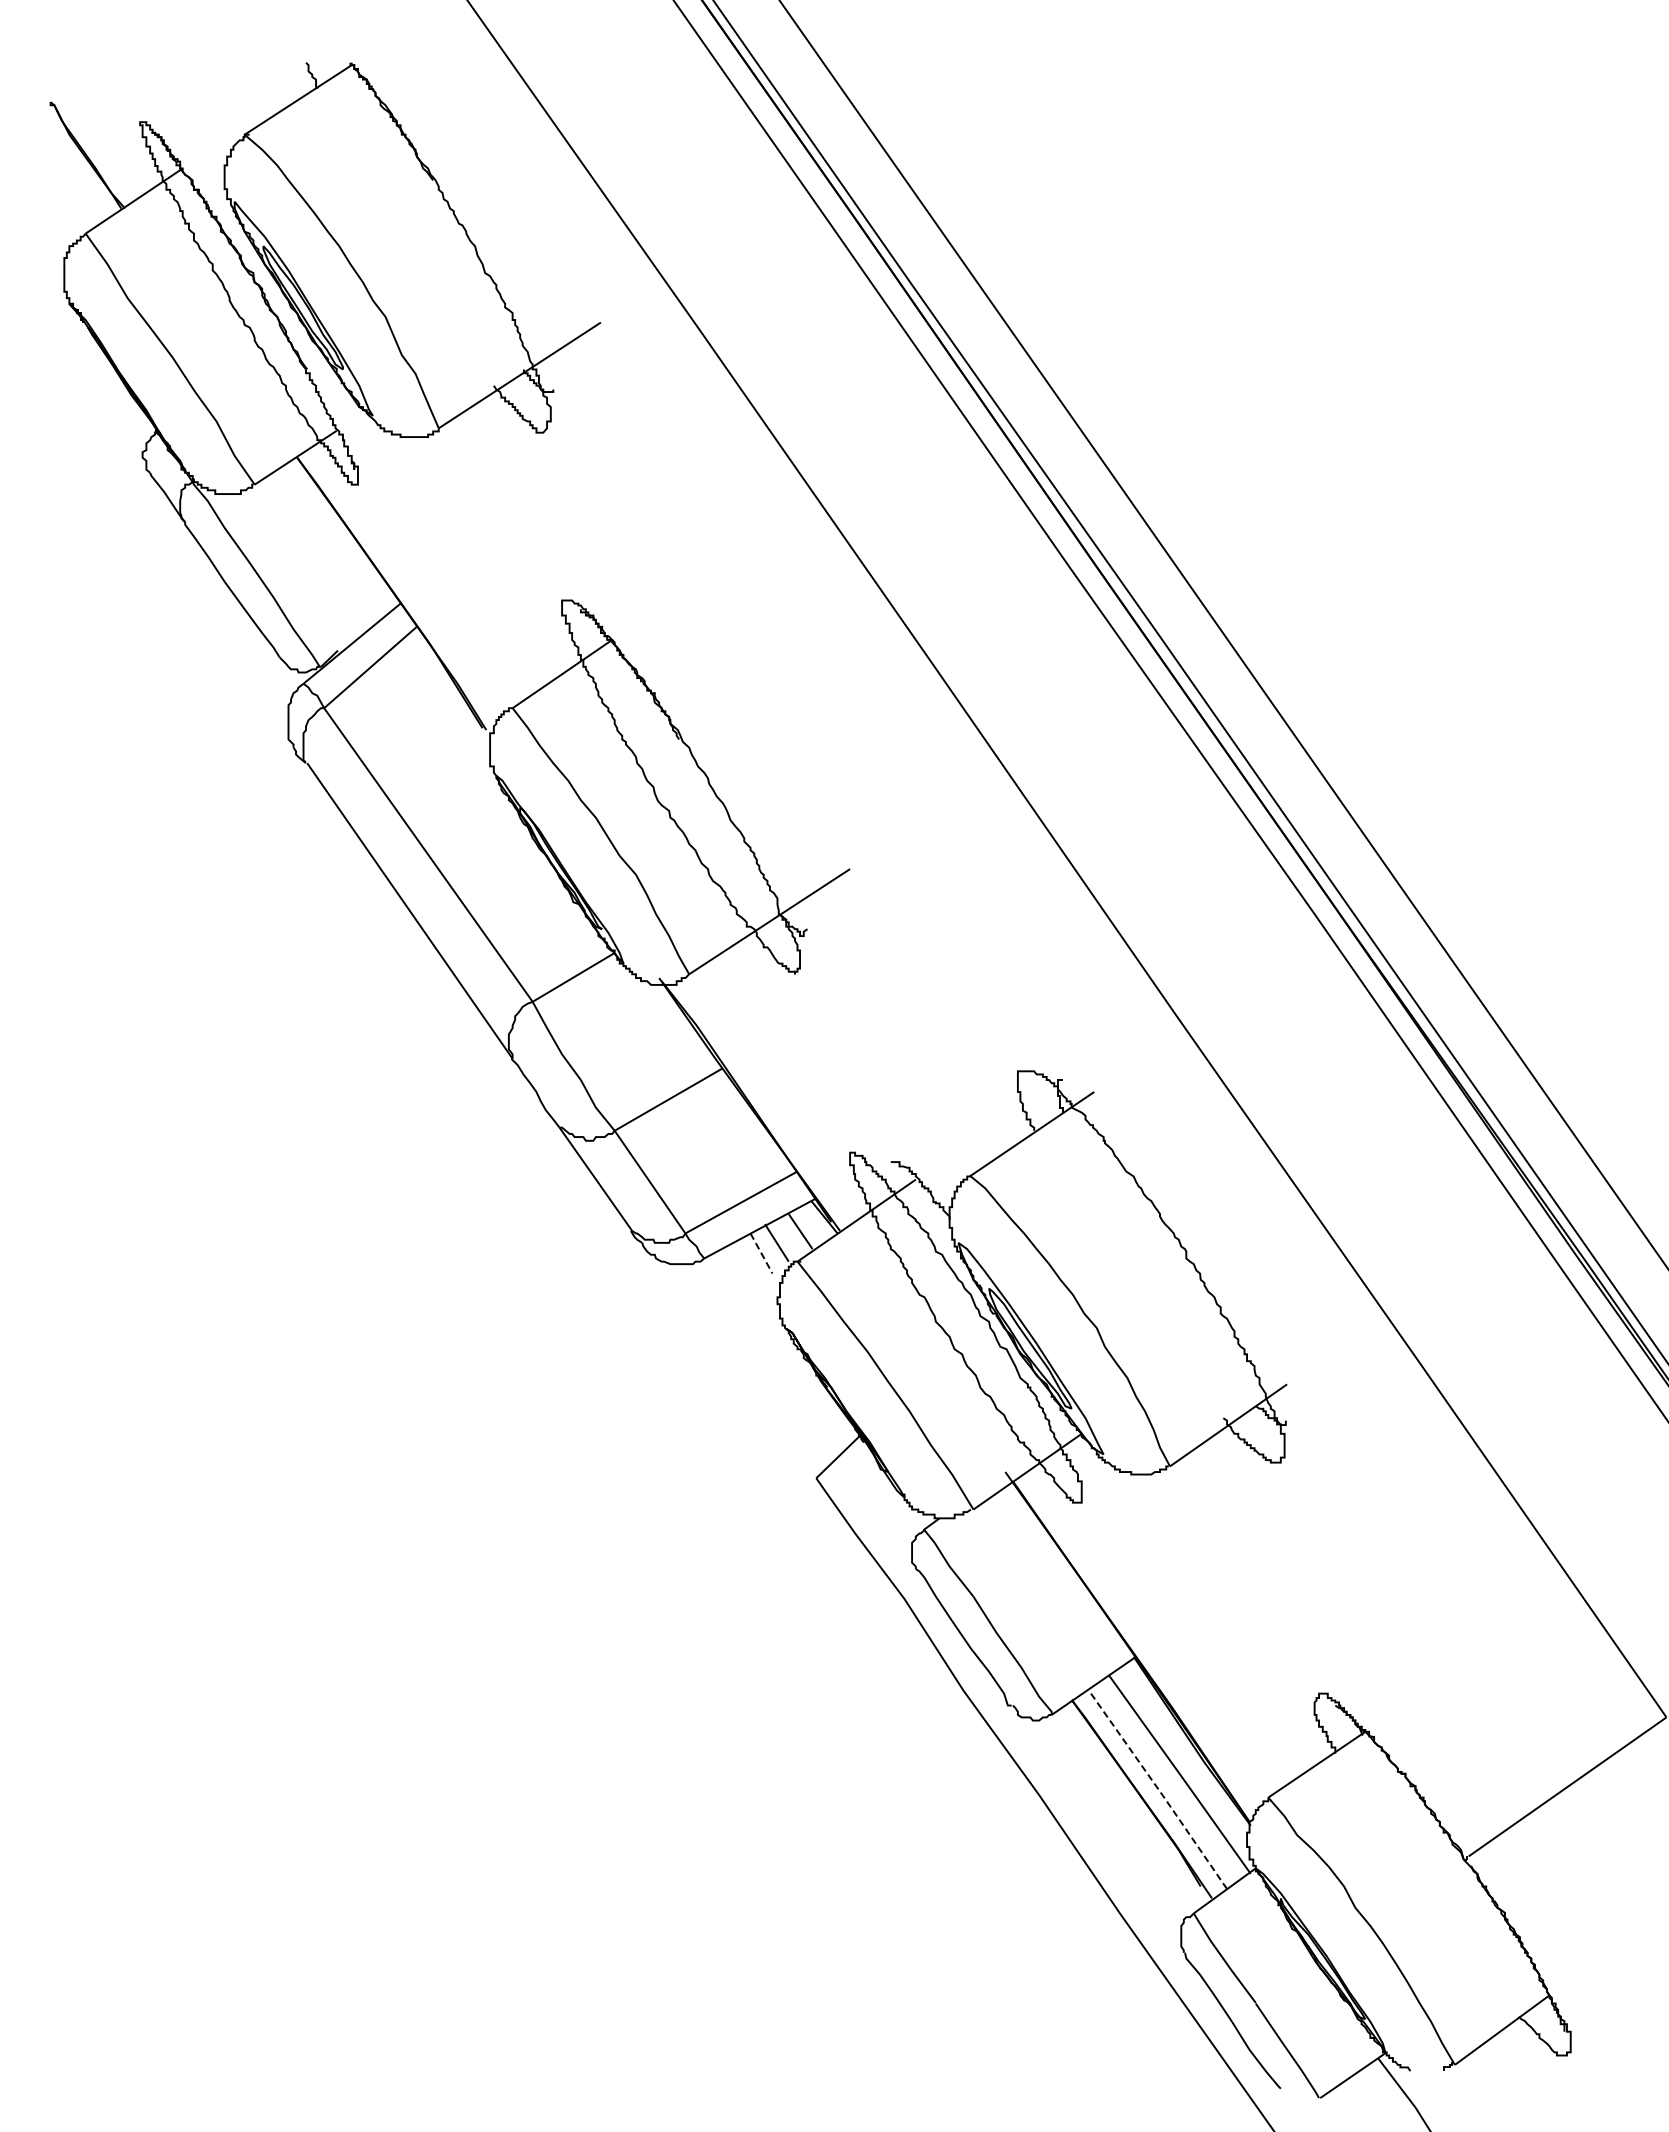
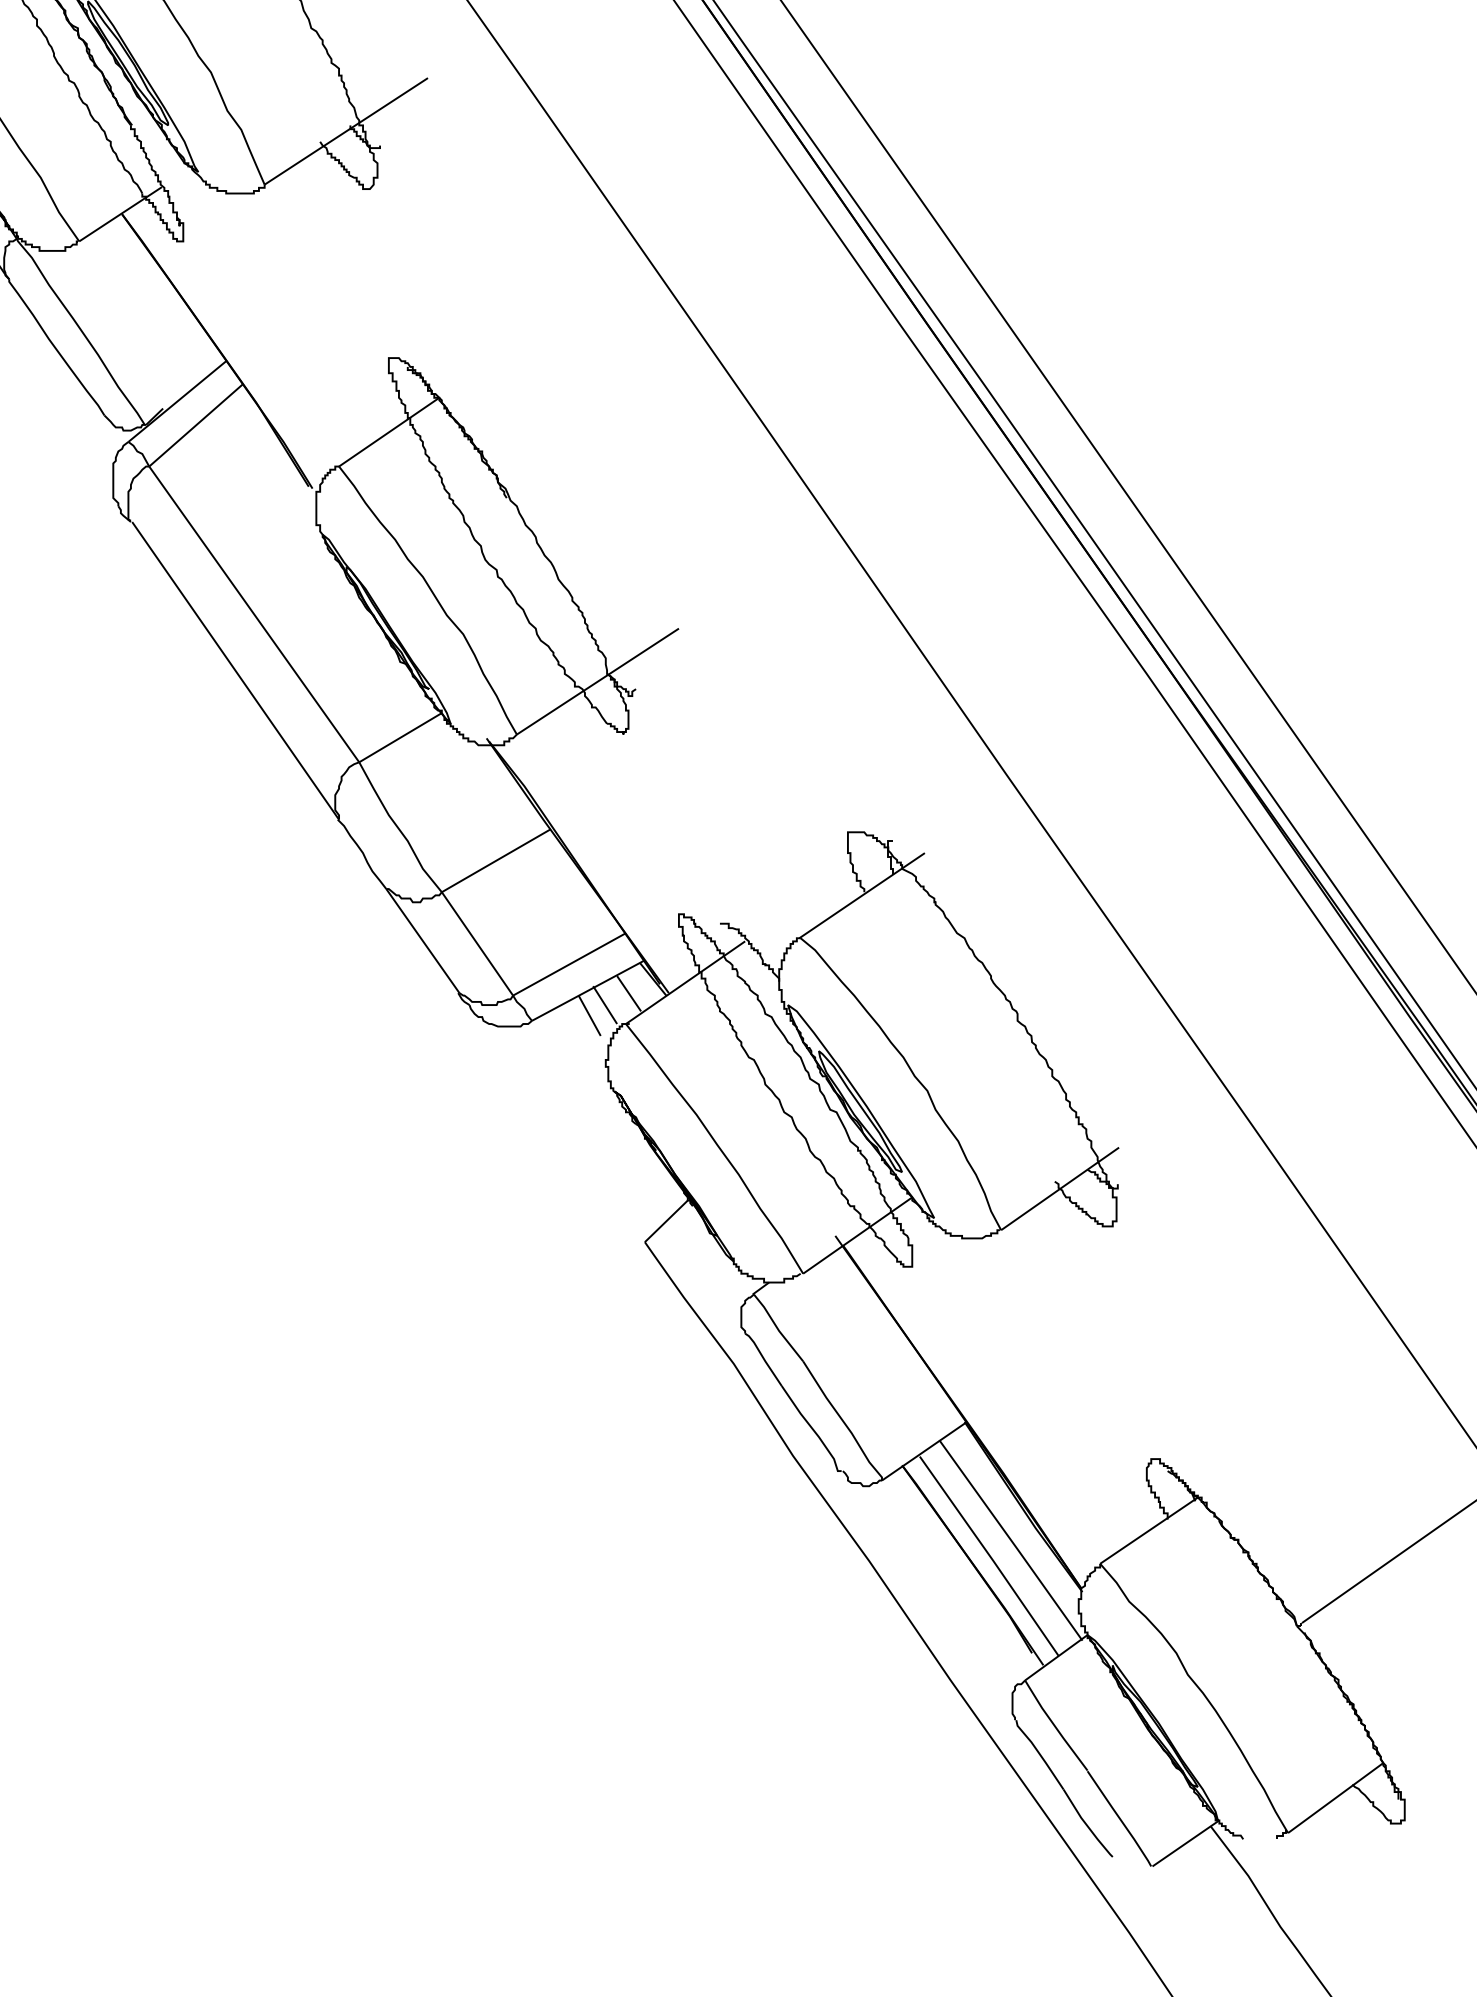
line: (761, 1253) -> (589, 1015), dashed -> solid
line: (1158, 1789) -> (989, 1555), dashed -> solid

